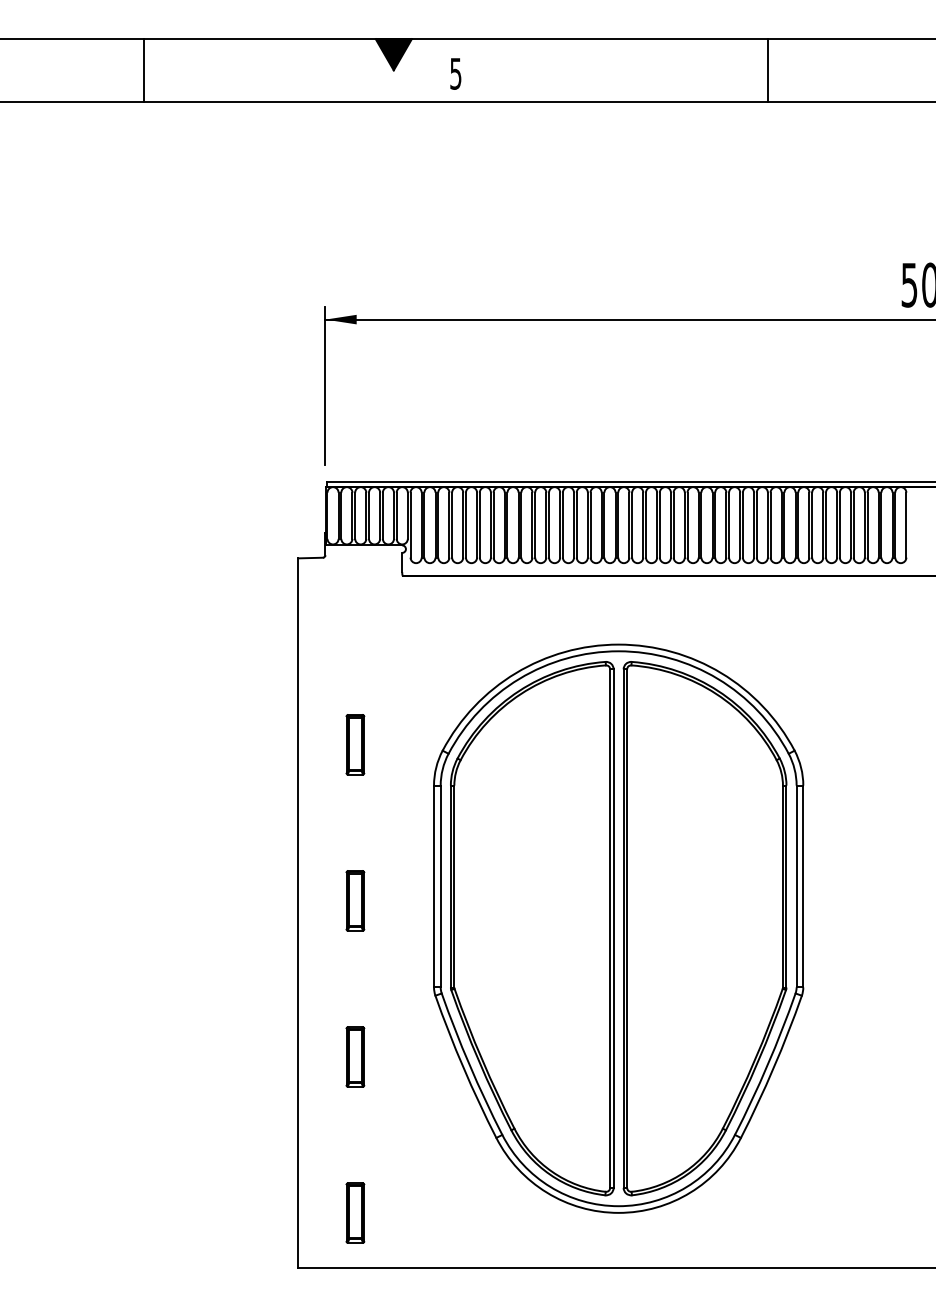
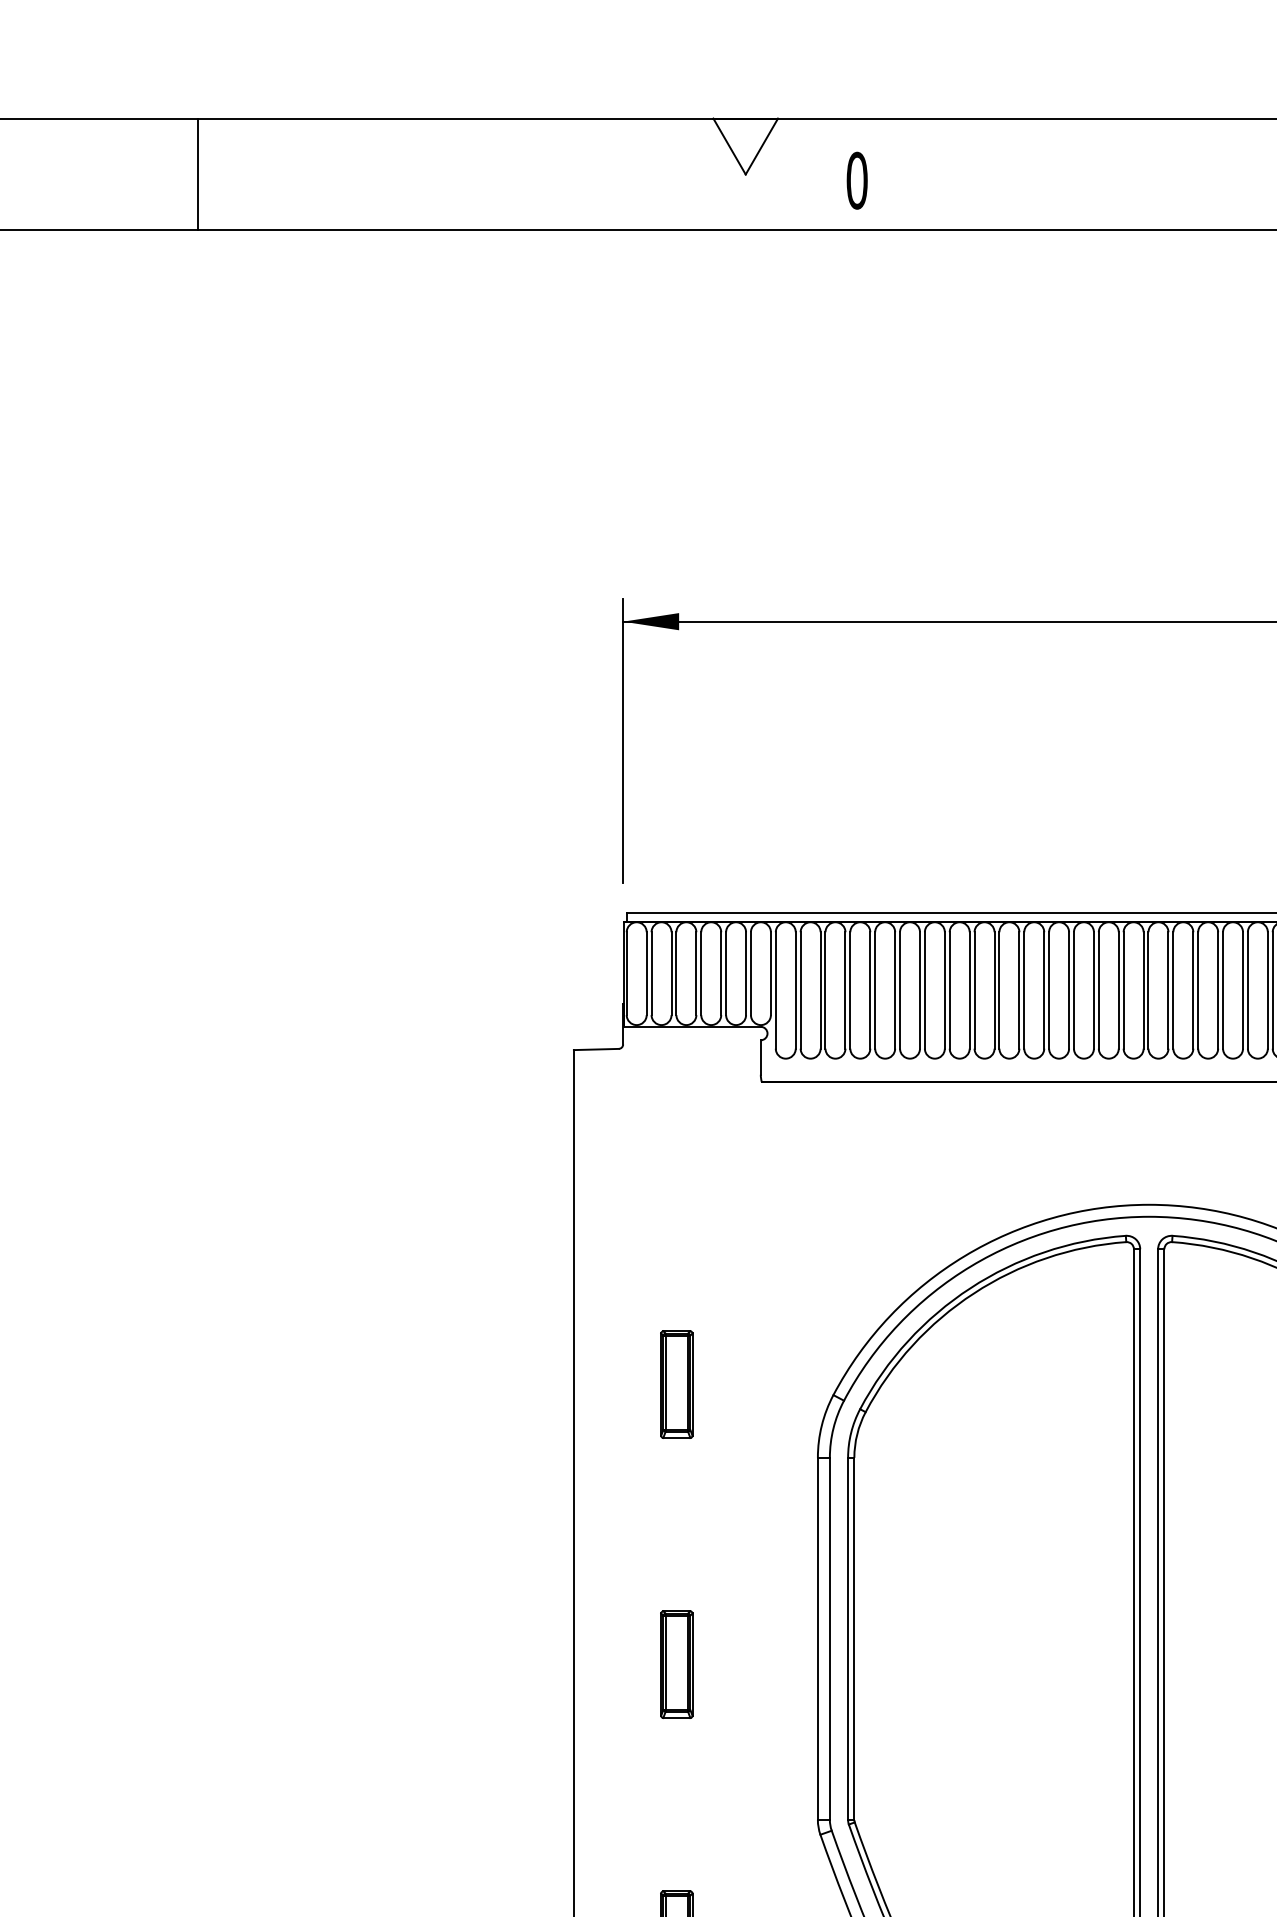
fill: (393, 54) -> (745, 146), removed
line: (144, 70) -> (197, 174), moved
text: (455, 73) -> (856, 180), 5 -> 0

